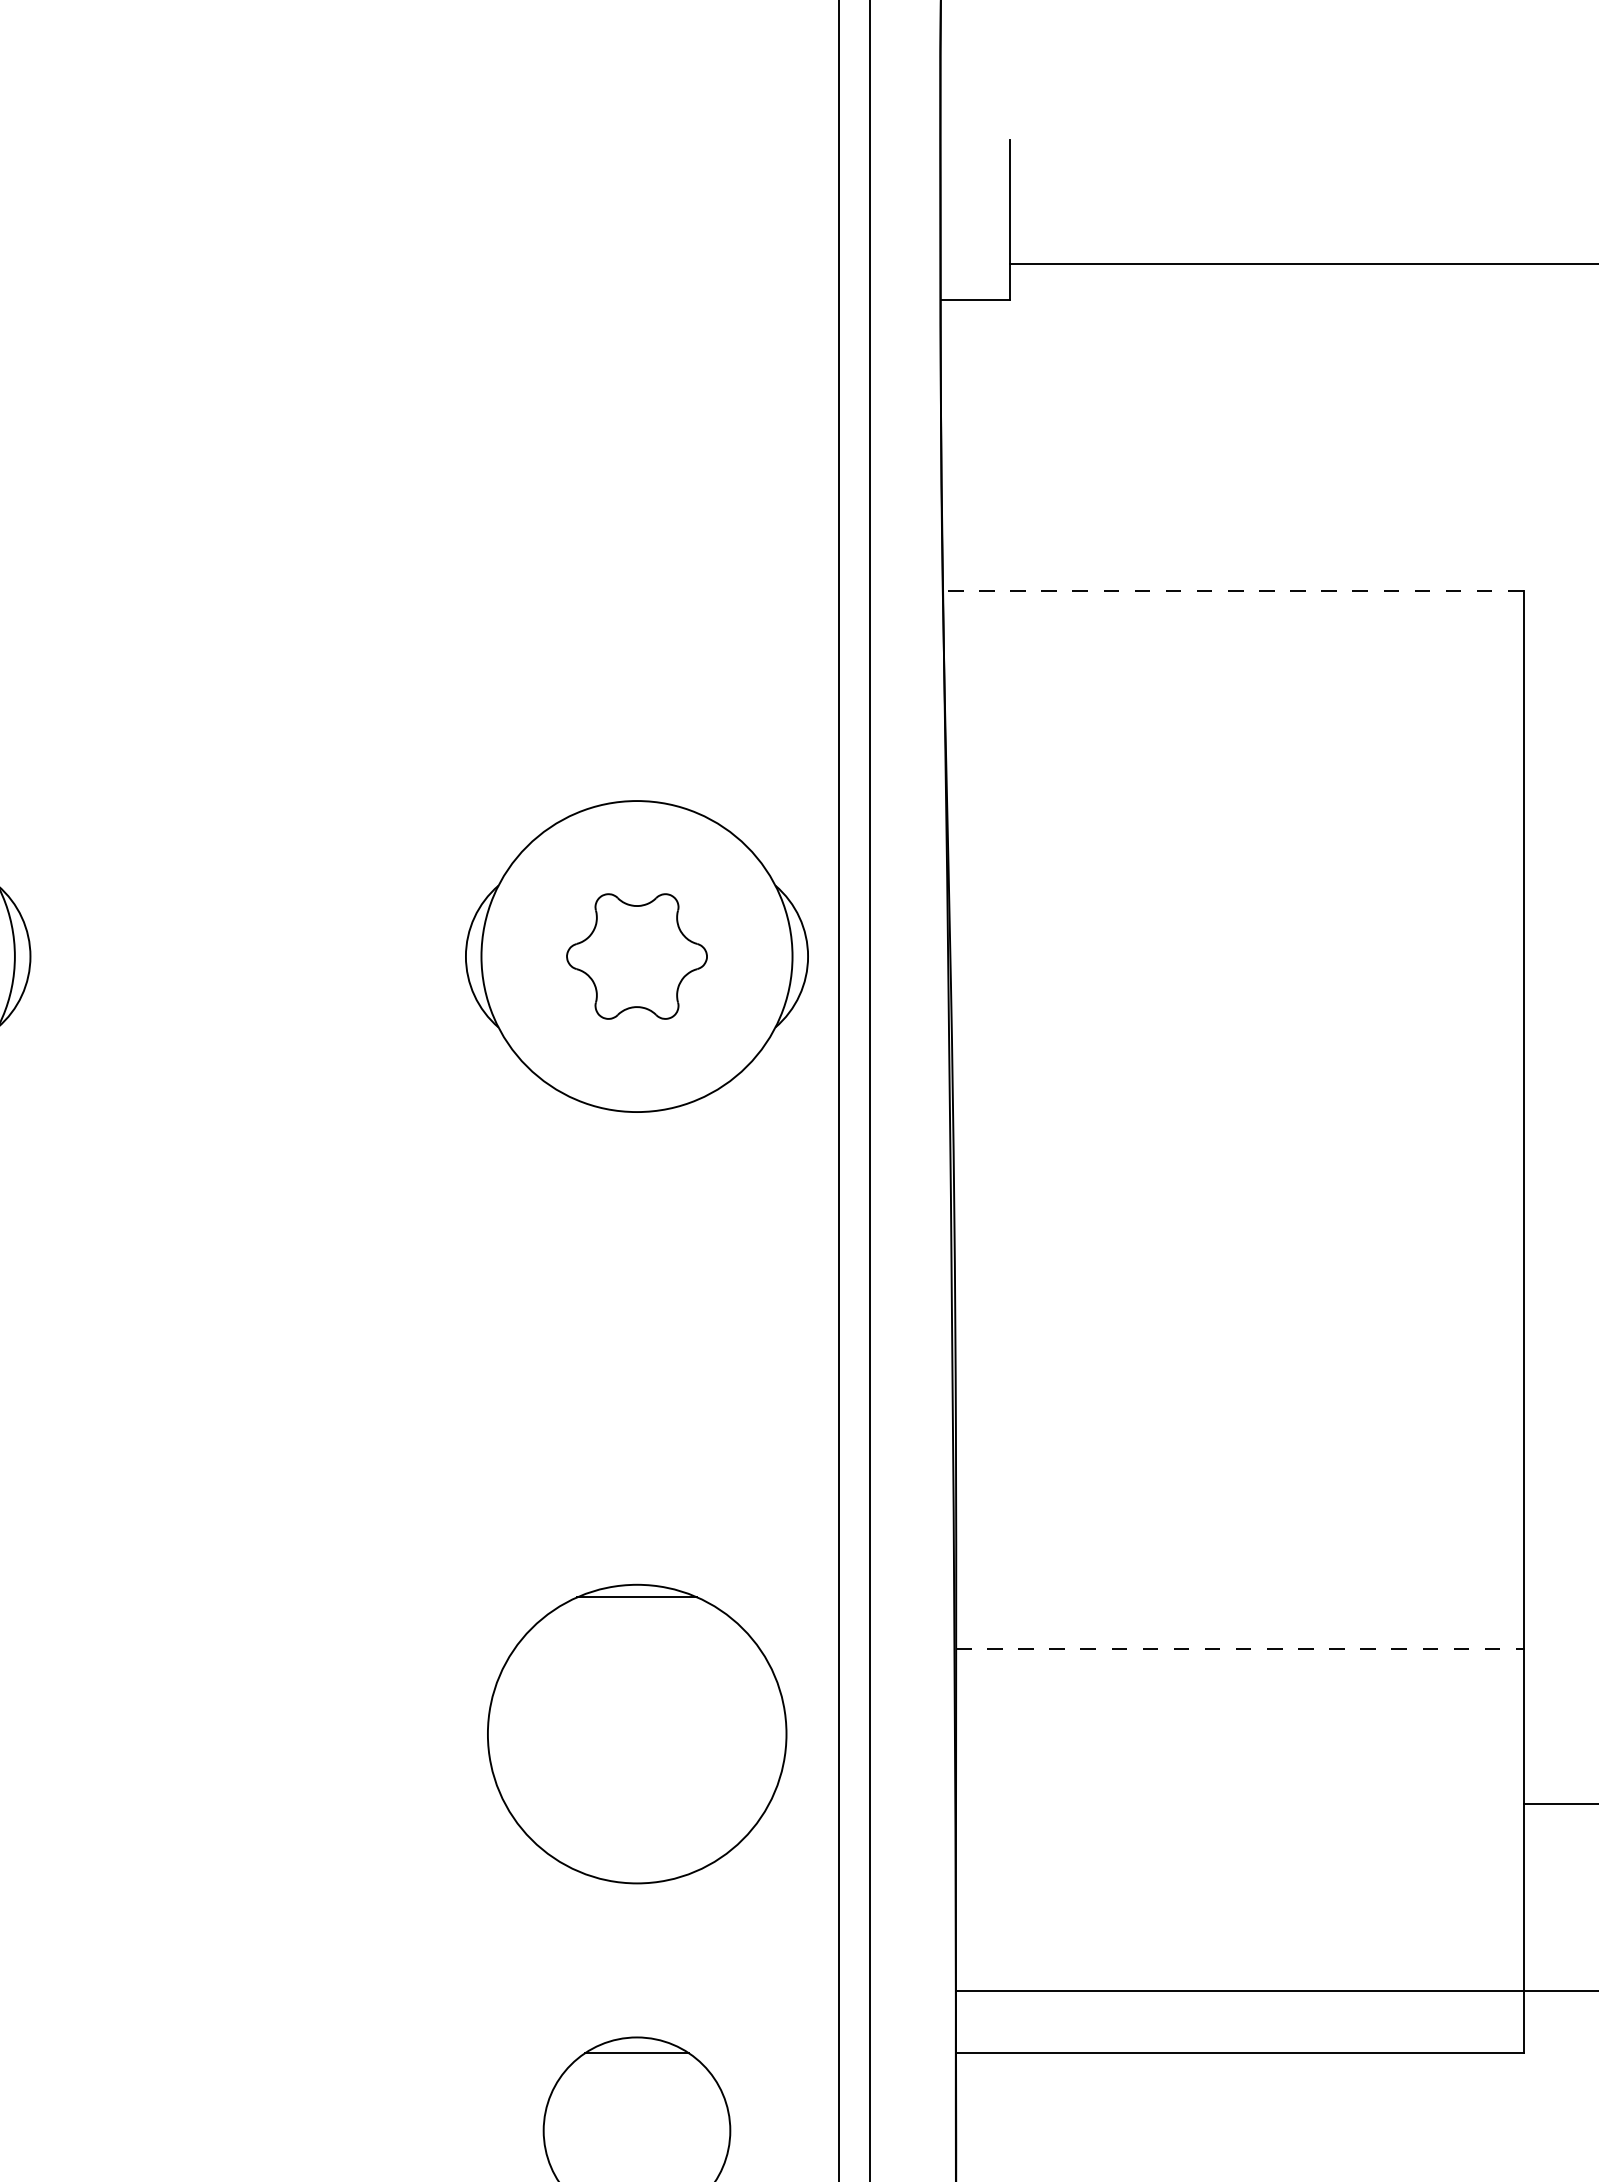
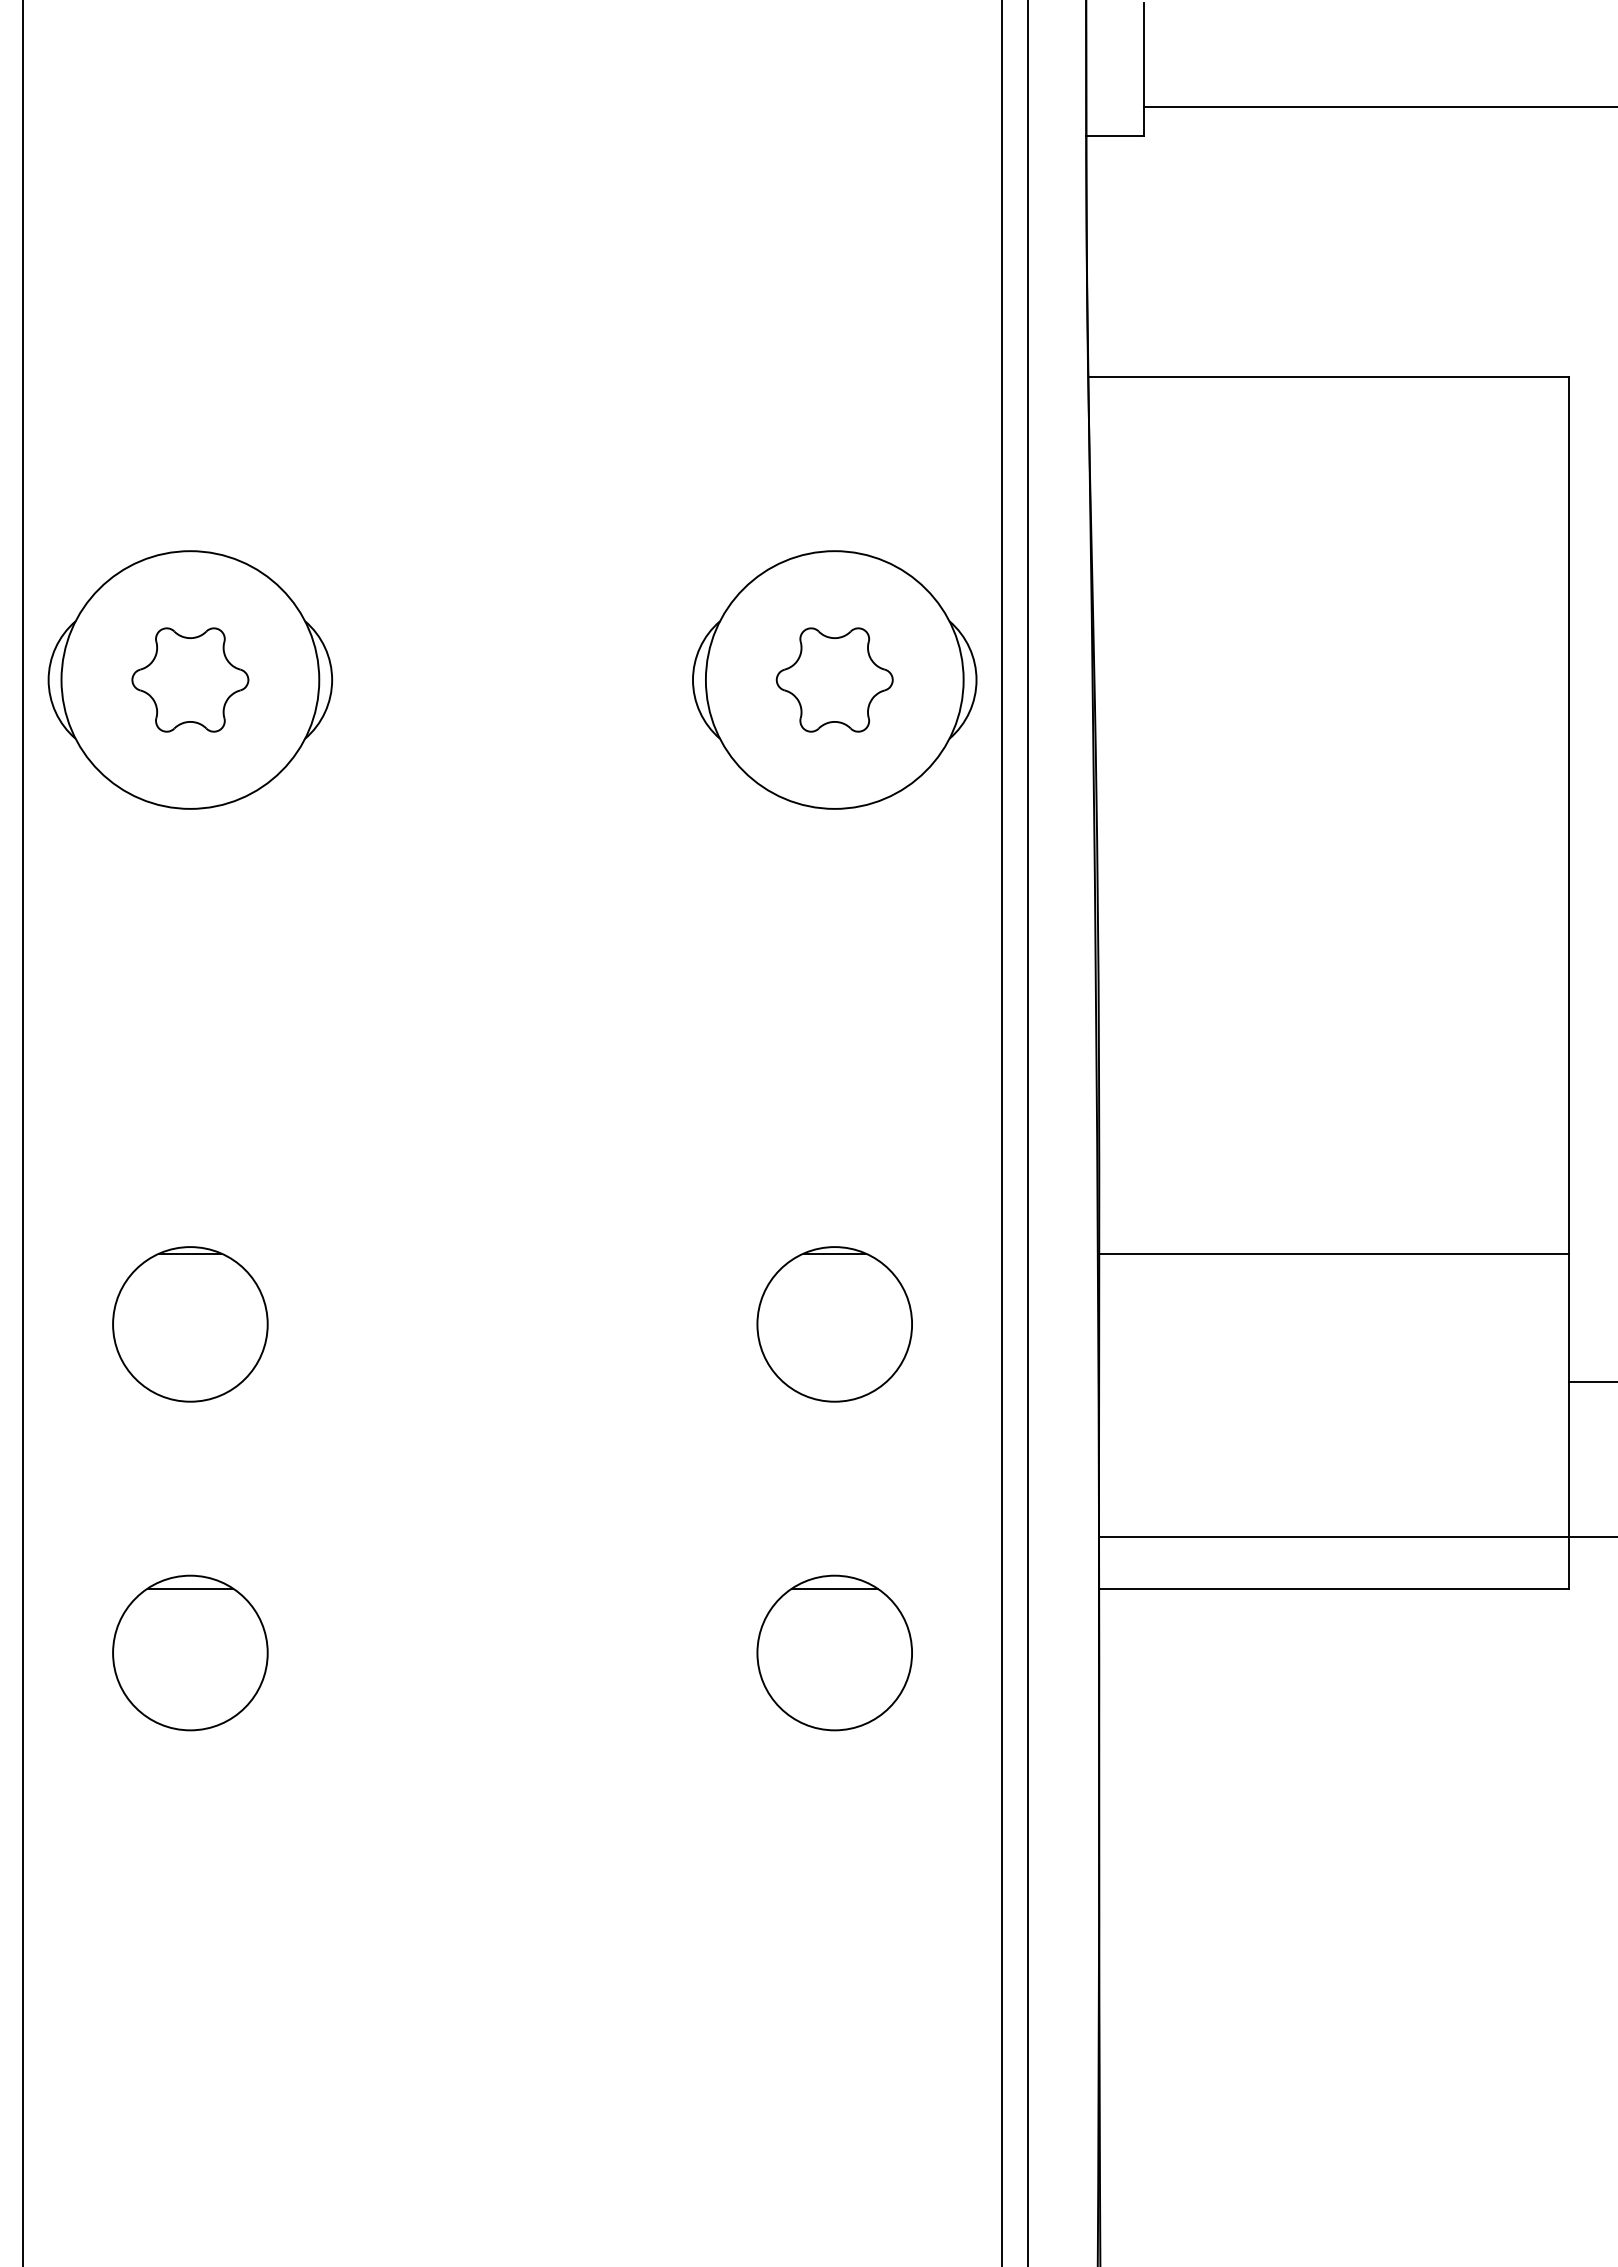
line: (1232, 591) -> (1328, 377), dashed -> solid
line: (1240, 1648) -> (1334, 1253), dashed -> solid
part: (636, 1734) -> (834, 1324), size x0.62

